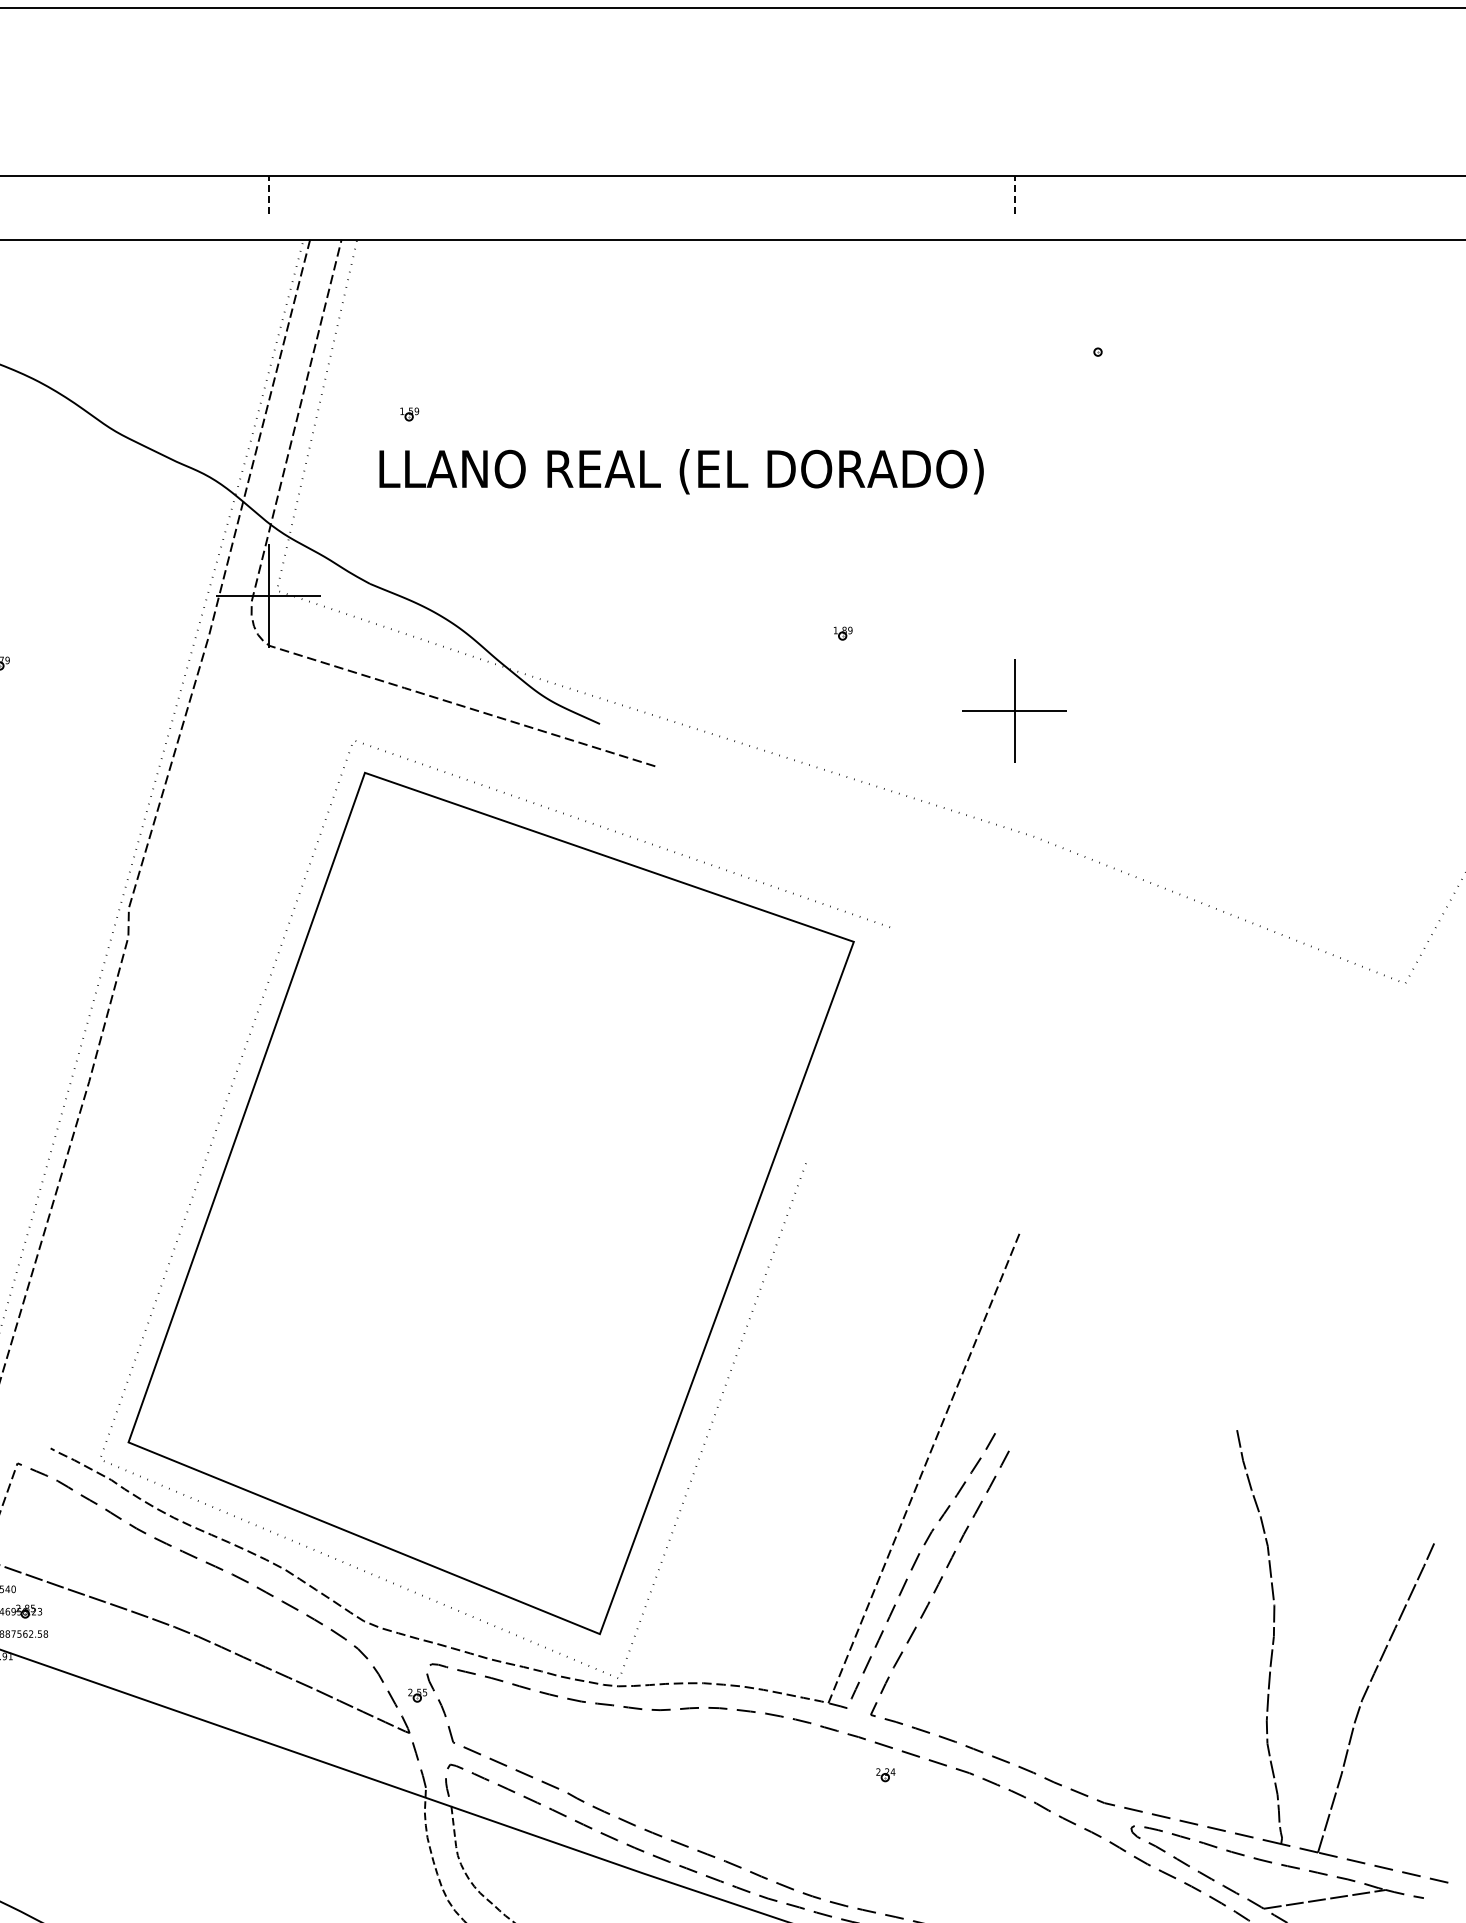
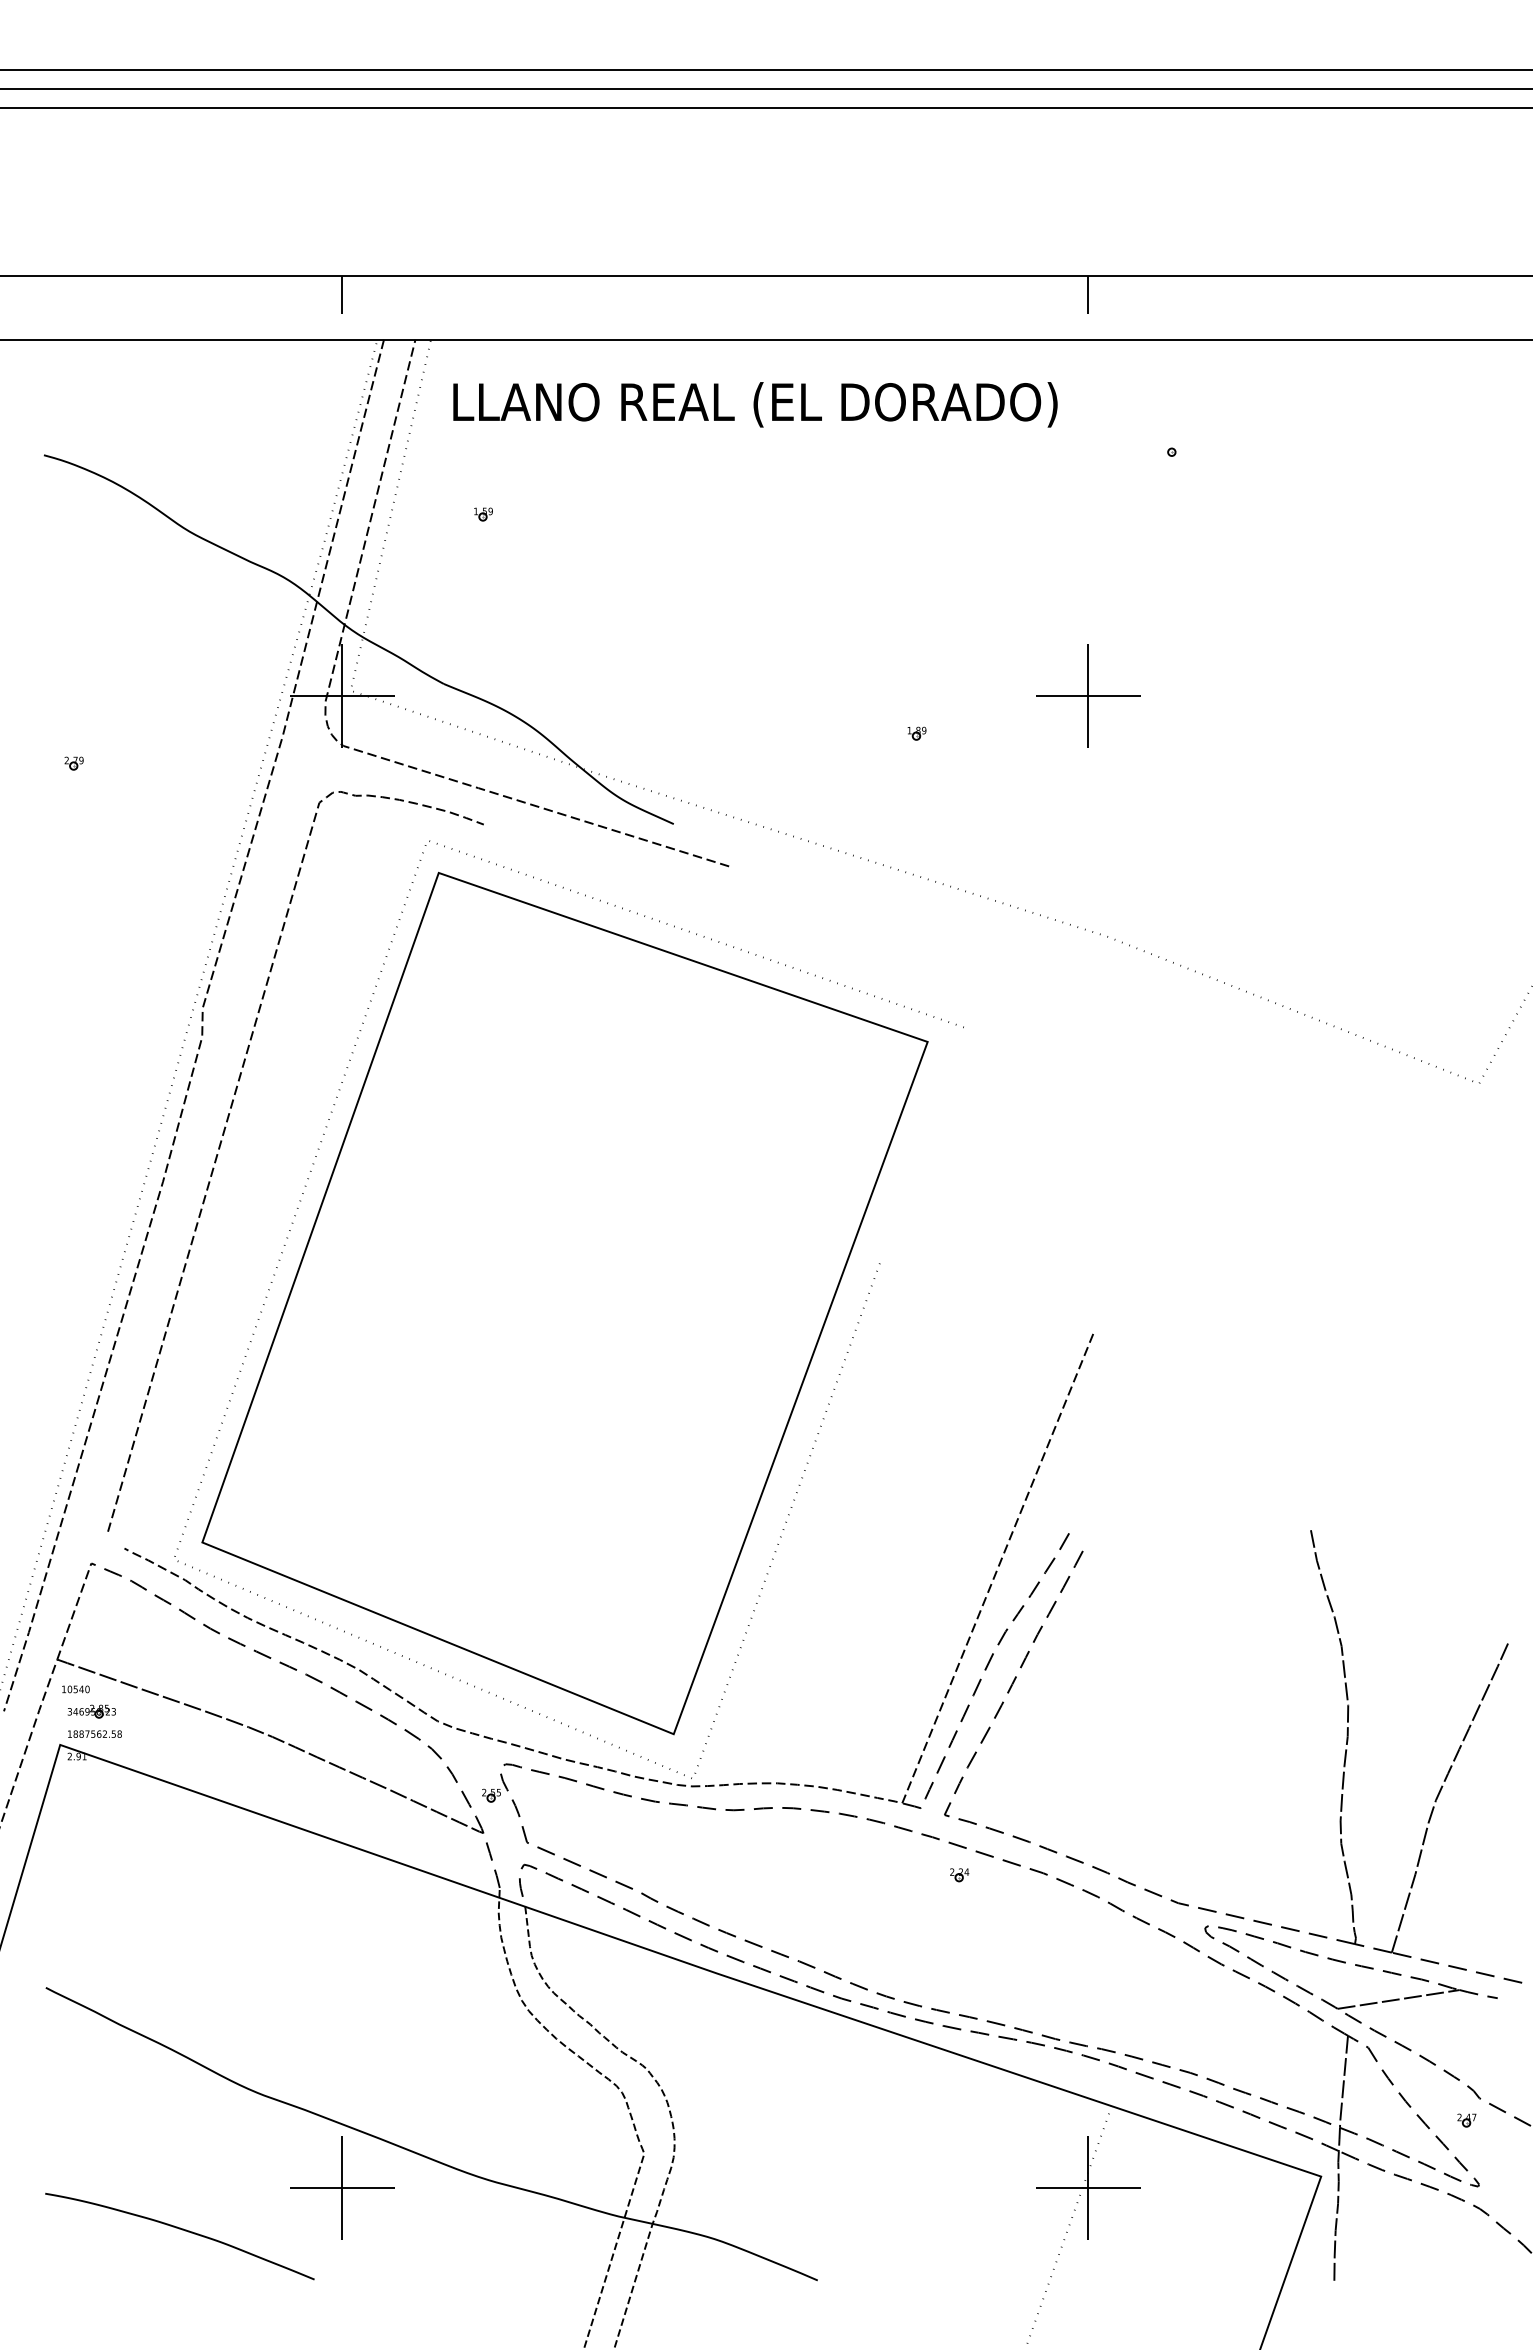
line: (268, 195) -> (342, 295), dashed -> solid
line: (1014, 195) -> (1088, 295), dashed -> solid
text: (681, 471) -> (755, 404), moved
part: (1014, 710) -> (1088, 695), moved
curve: (148, 1041) -> (222, 1141), added

